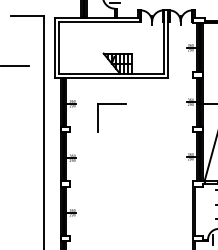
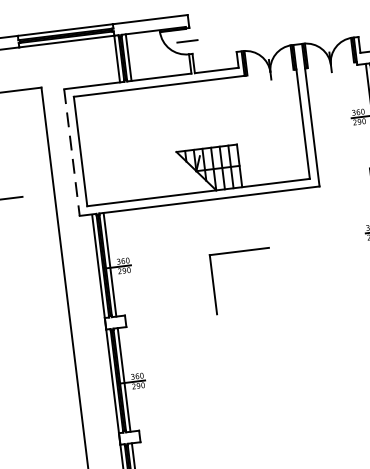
line: (54, 47) -> (70, 151), solid -> dashed
part: (111, 104) -> (237, 253), moved

